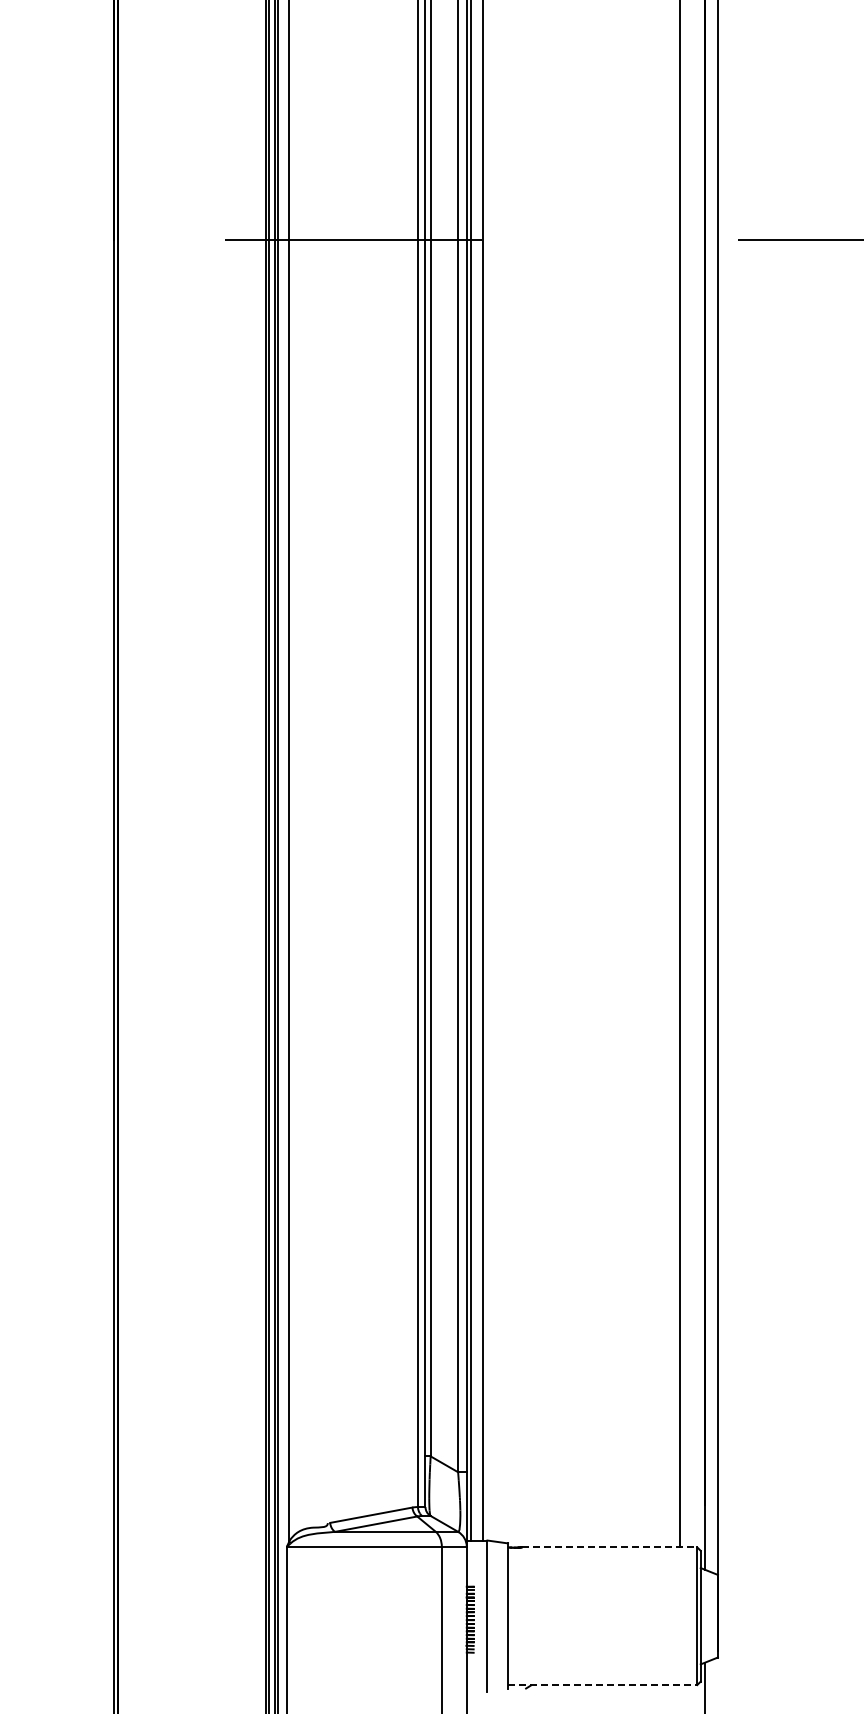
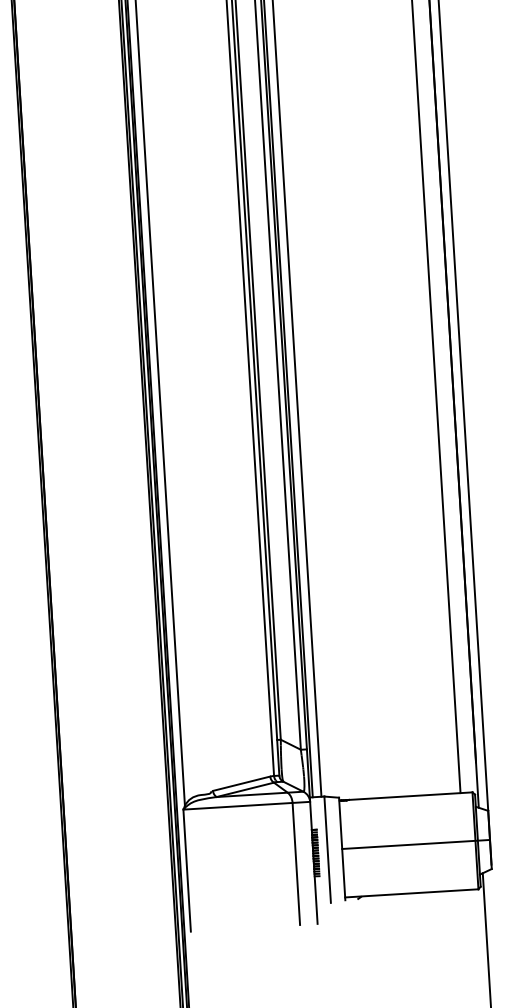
line: (609, 1547) -> (410, 796), dashed -> solid
line: (612, 1616) -> (415, 844), added
line: (602, 1685) -> (411, 893), dashed -> solid

